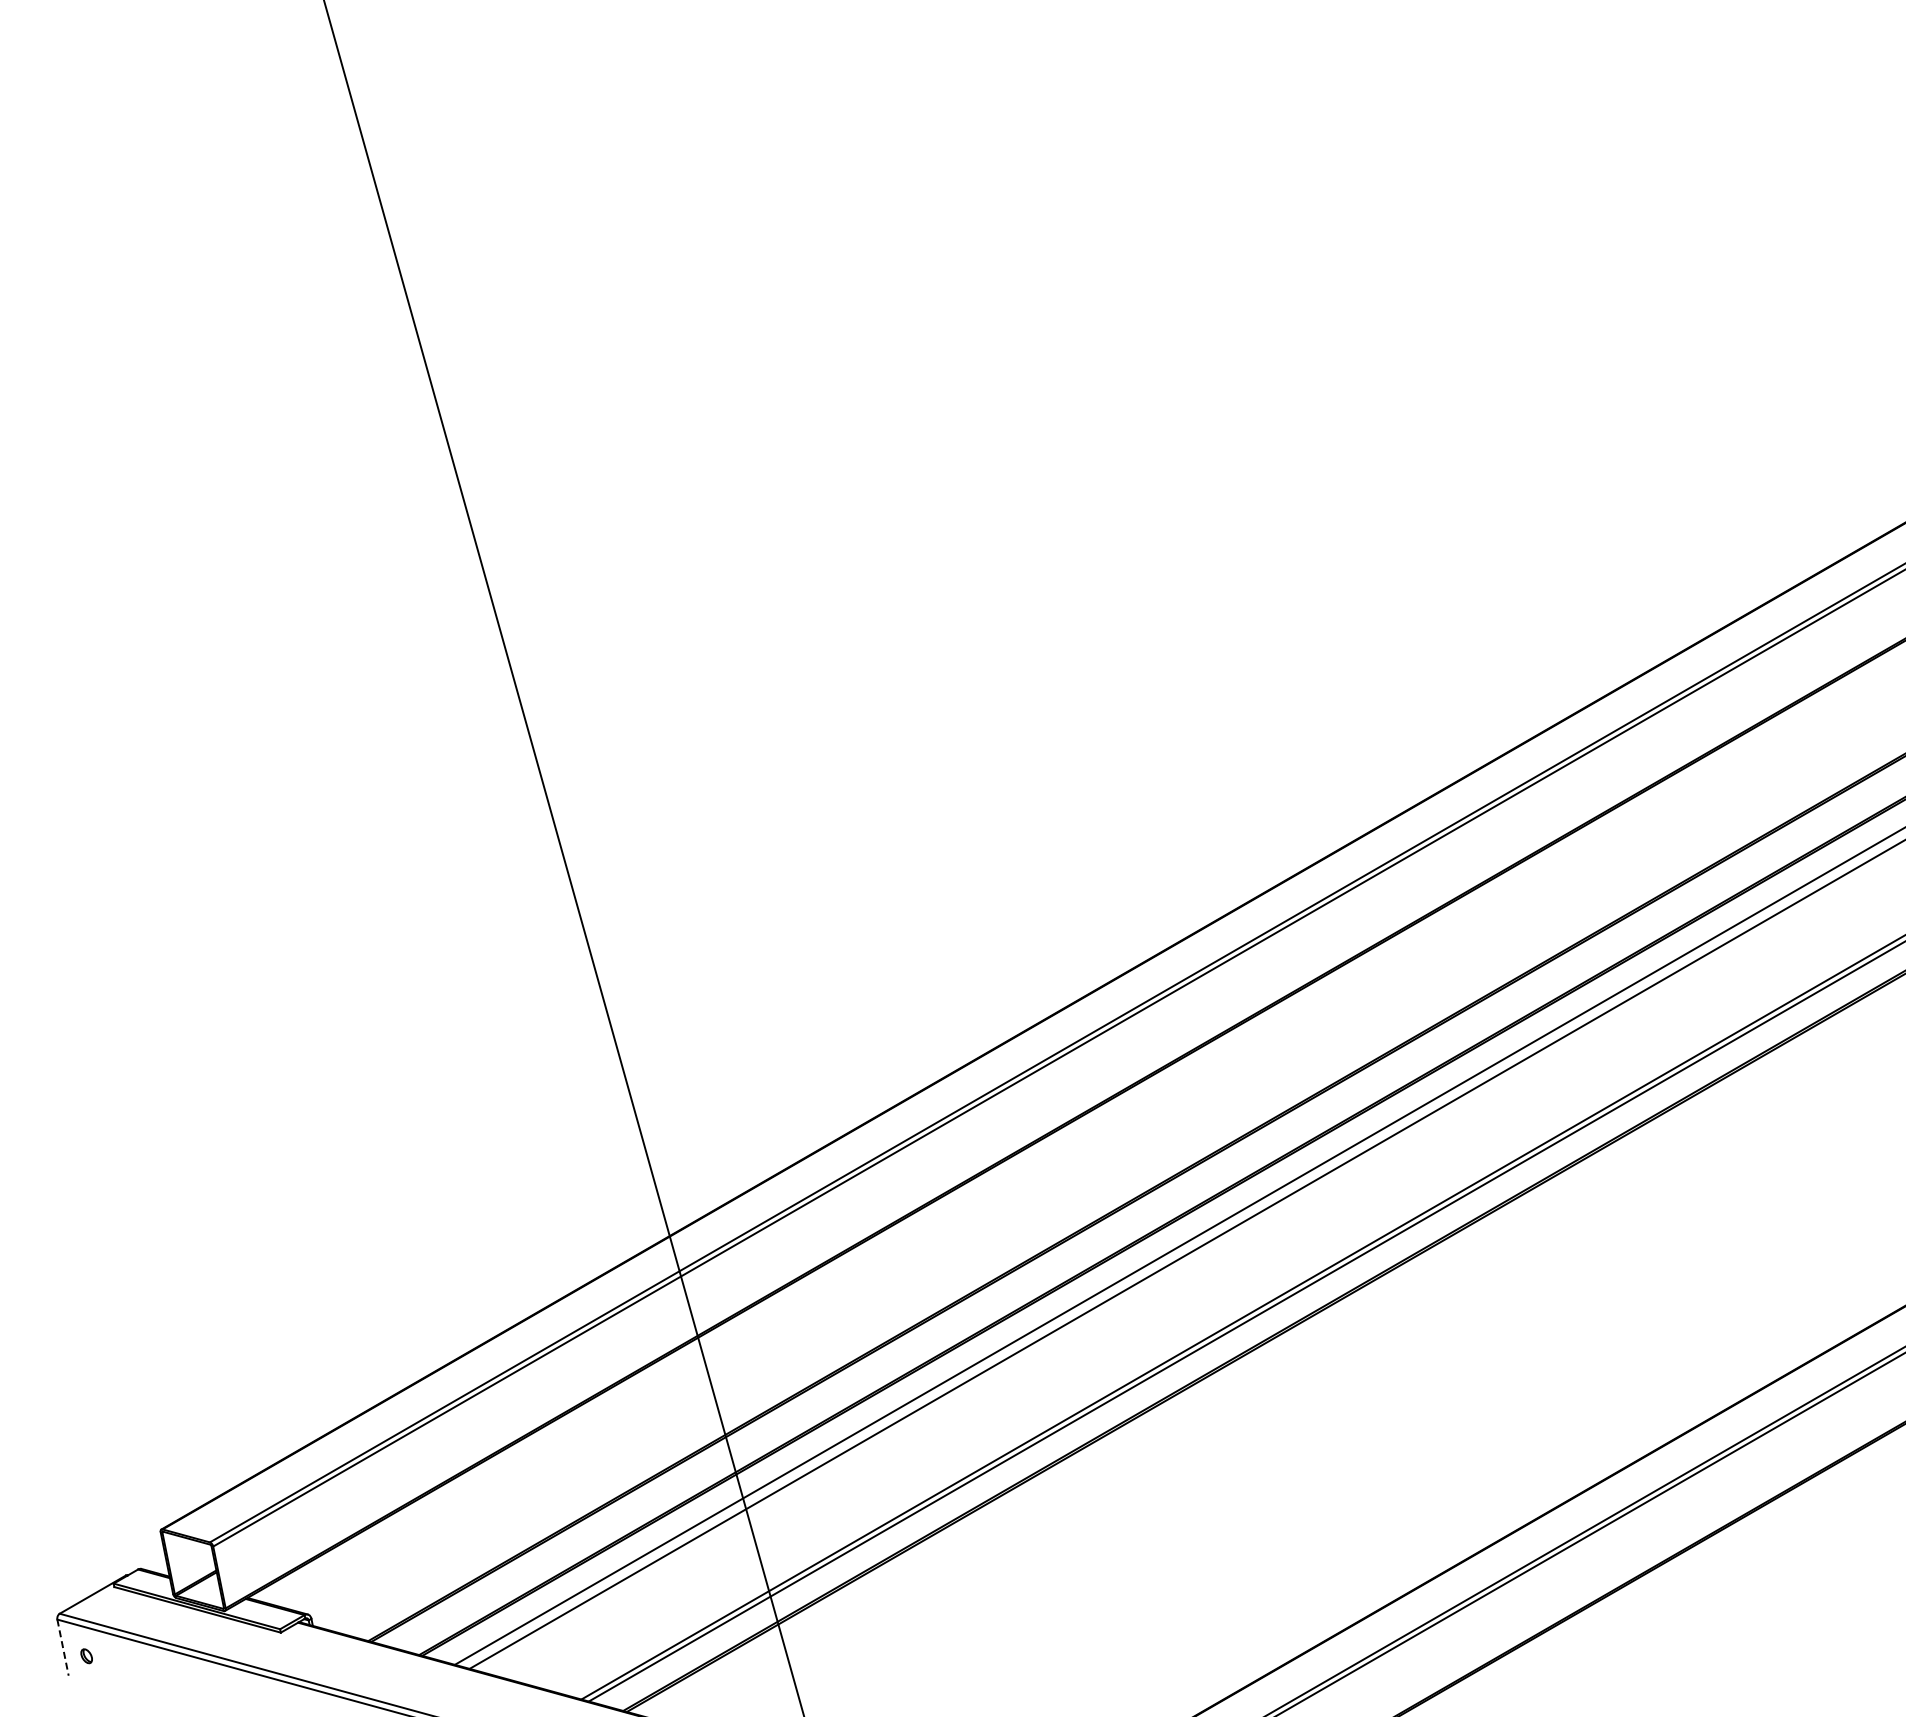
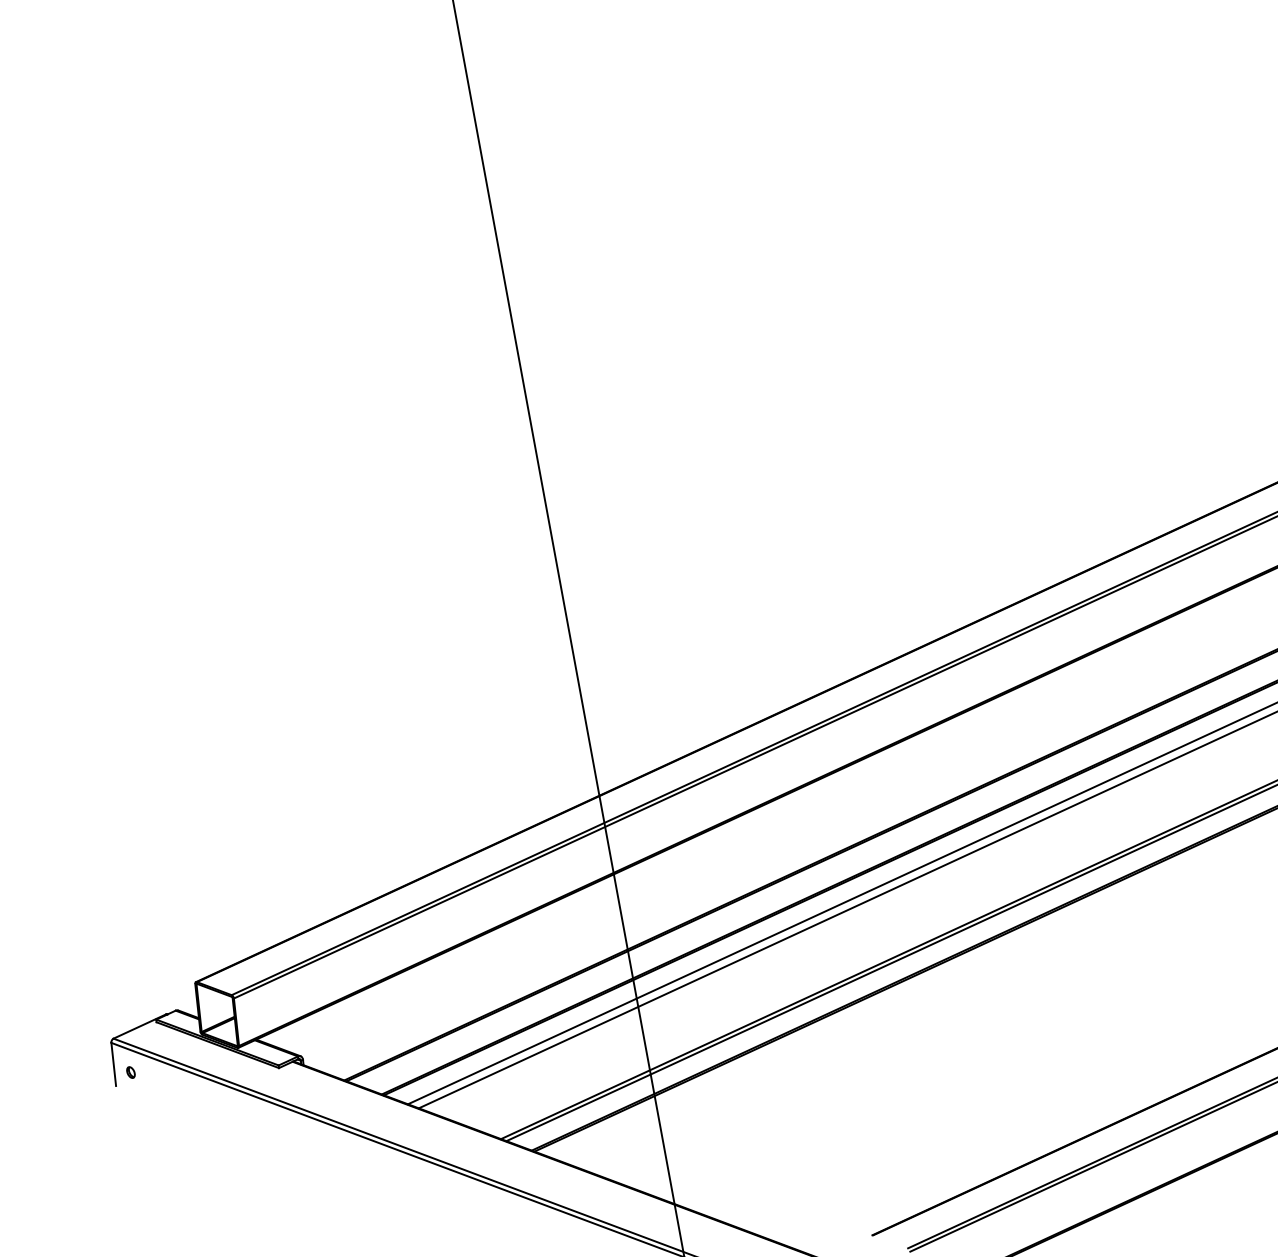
line: (63, 1647) -> (114, 1064), dashed -> solid

